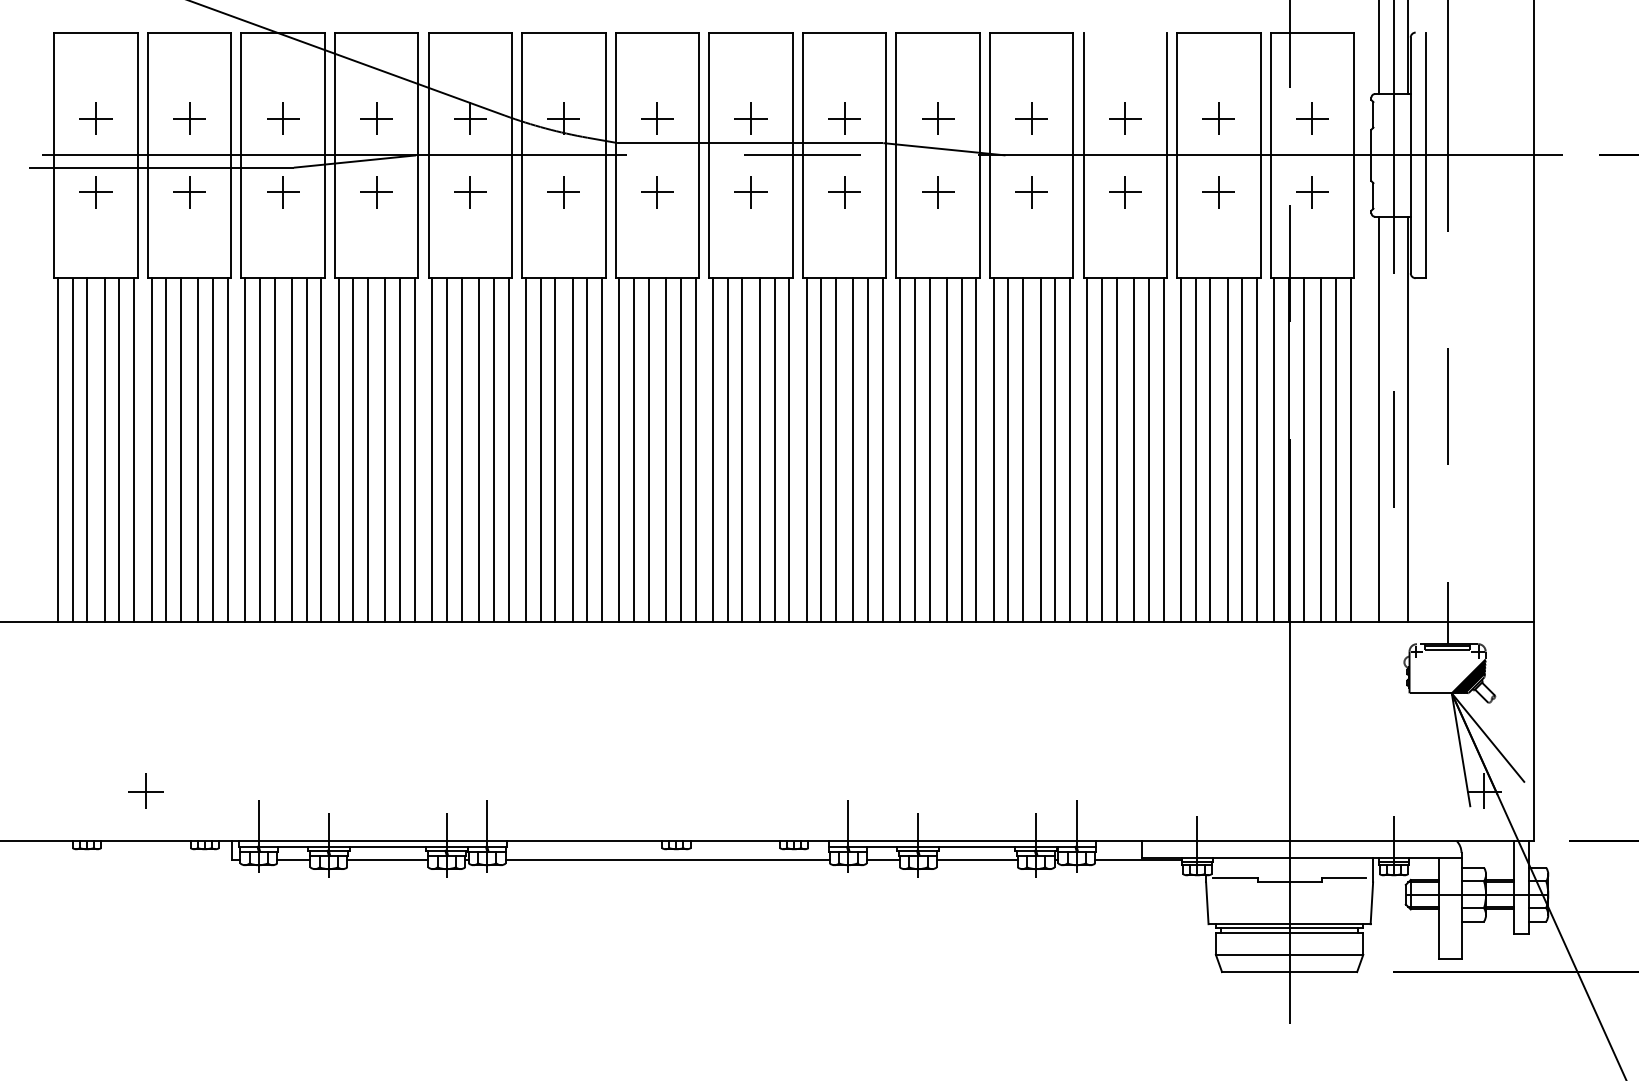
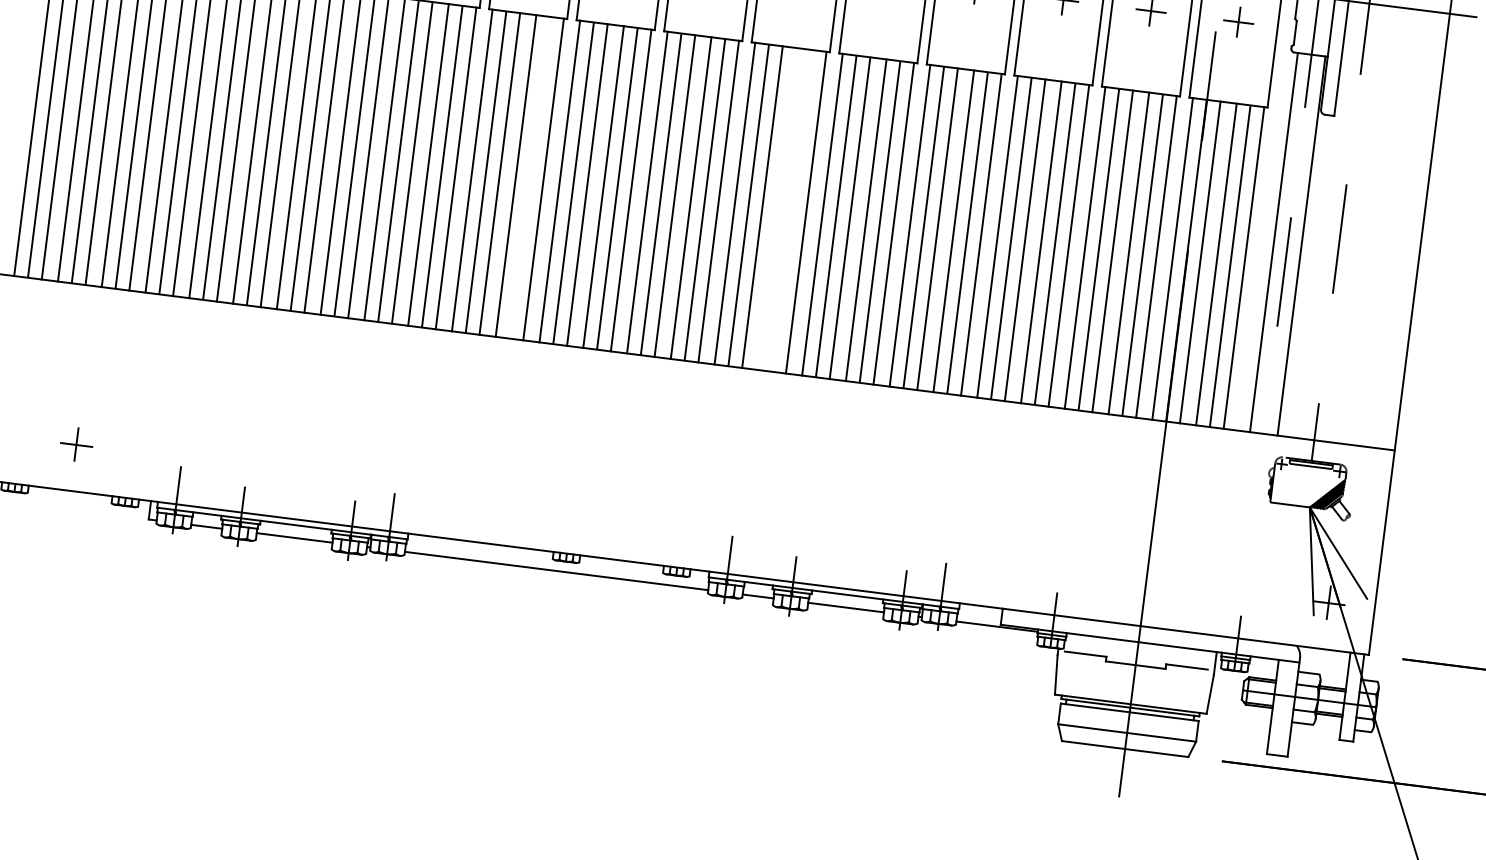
line: (587, 450) -> (529, 178), removed
line: (853, 450) -> (778, 209), removed
line: (868, 450) -> (792, 211), removed

